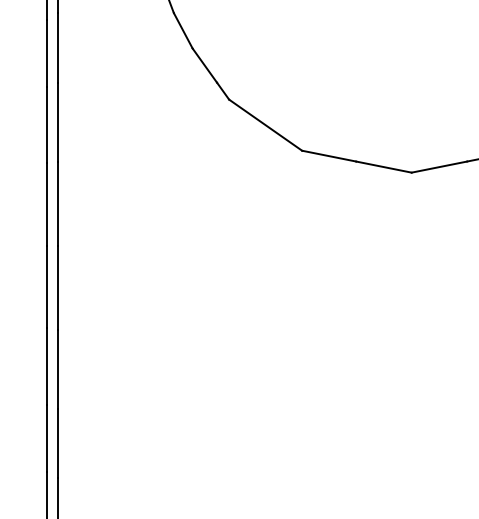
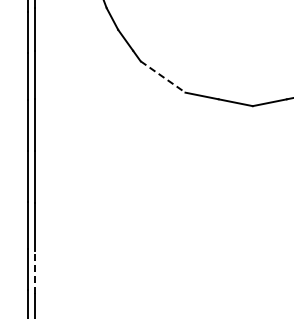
line: (266, 126) -> (163, 77), solid -> dashed
line: (58, 443) -> (35, 272), solid -> dashed

